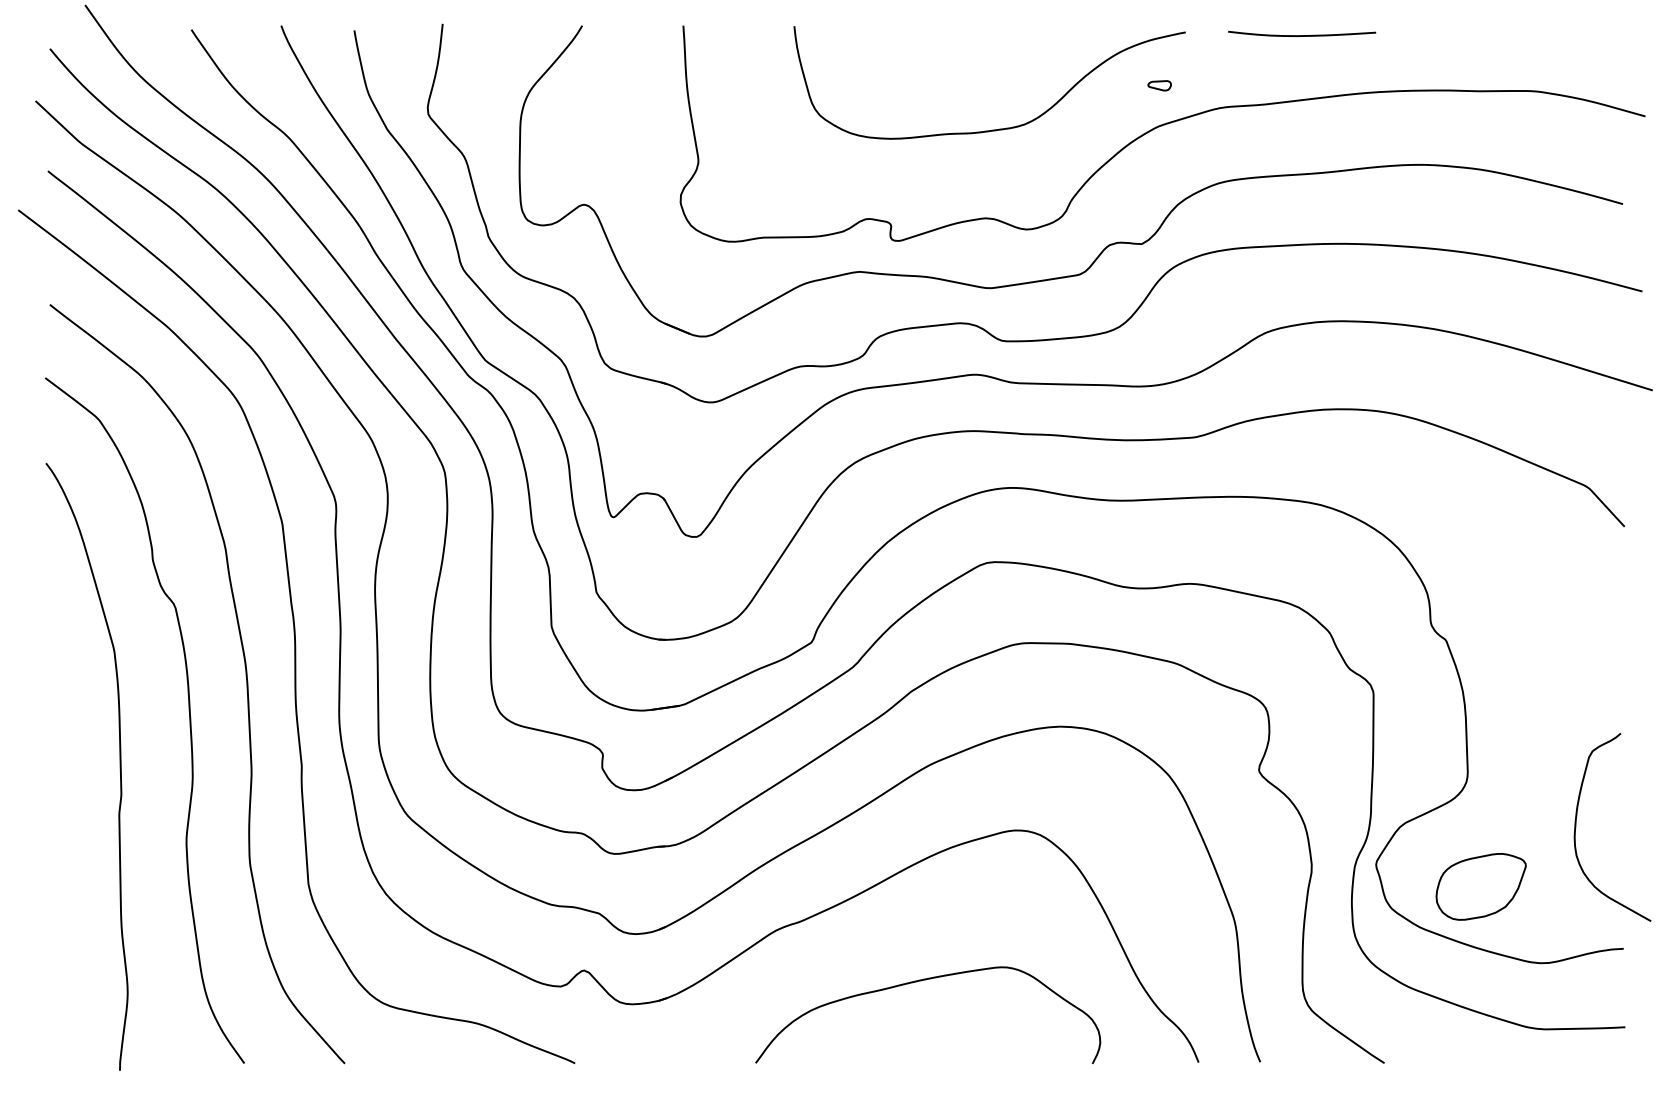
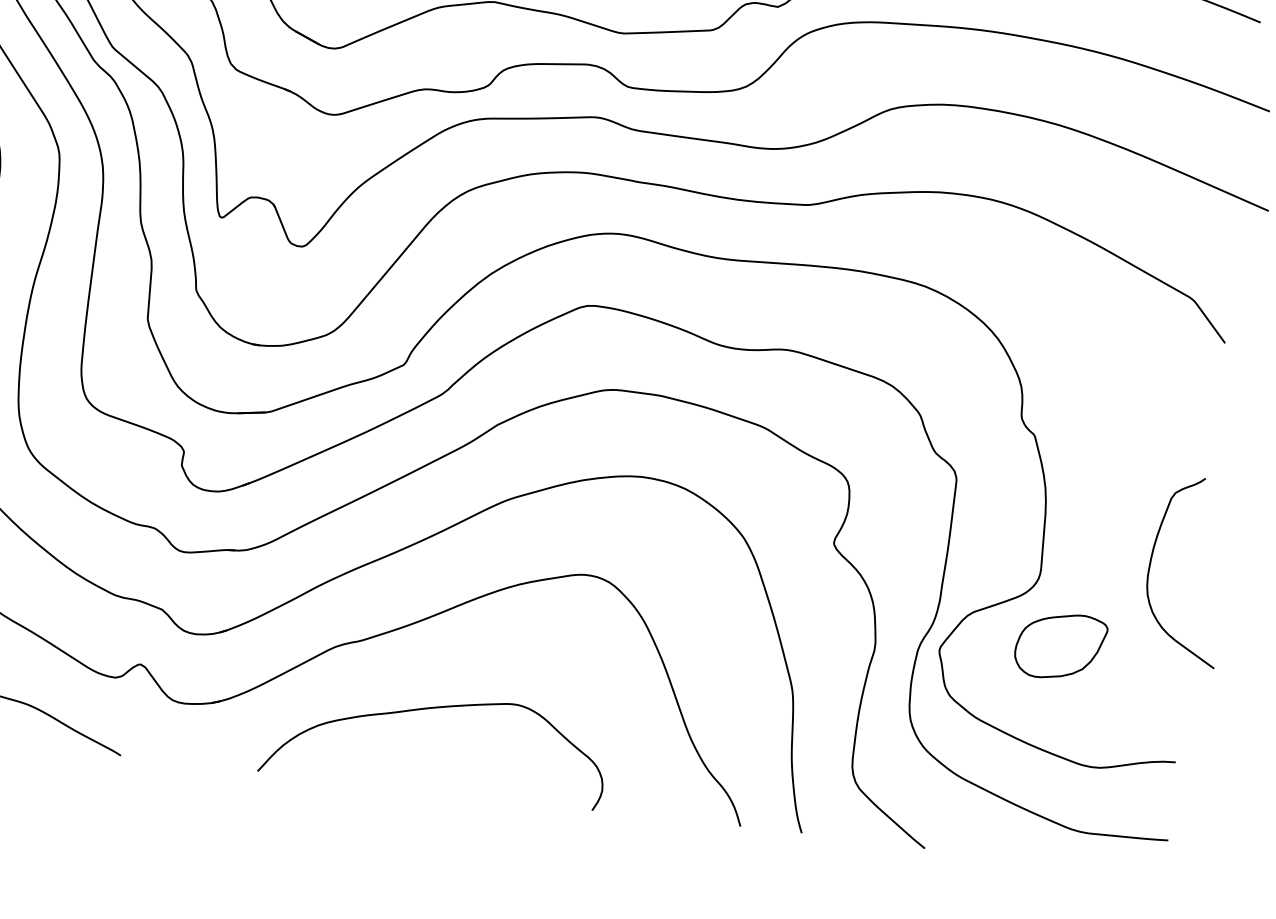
curve: (1576, 827) -> (1150, 566), moved
part: (1480, 886) -> (1060, 646), moved
curve: (921, 981) -> (431, 709), moved

